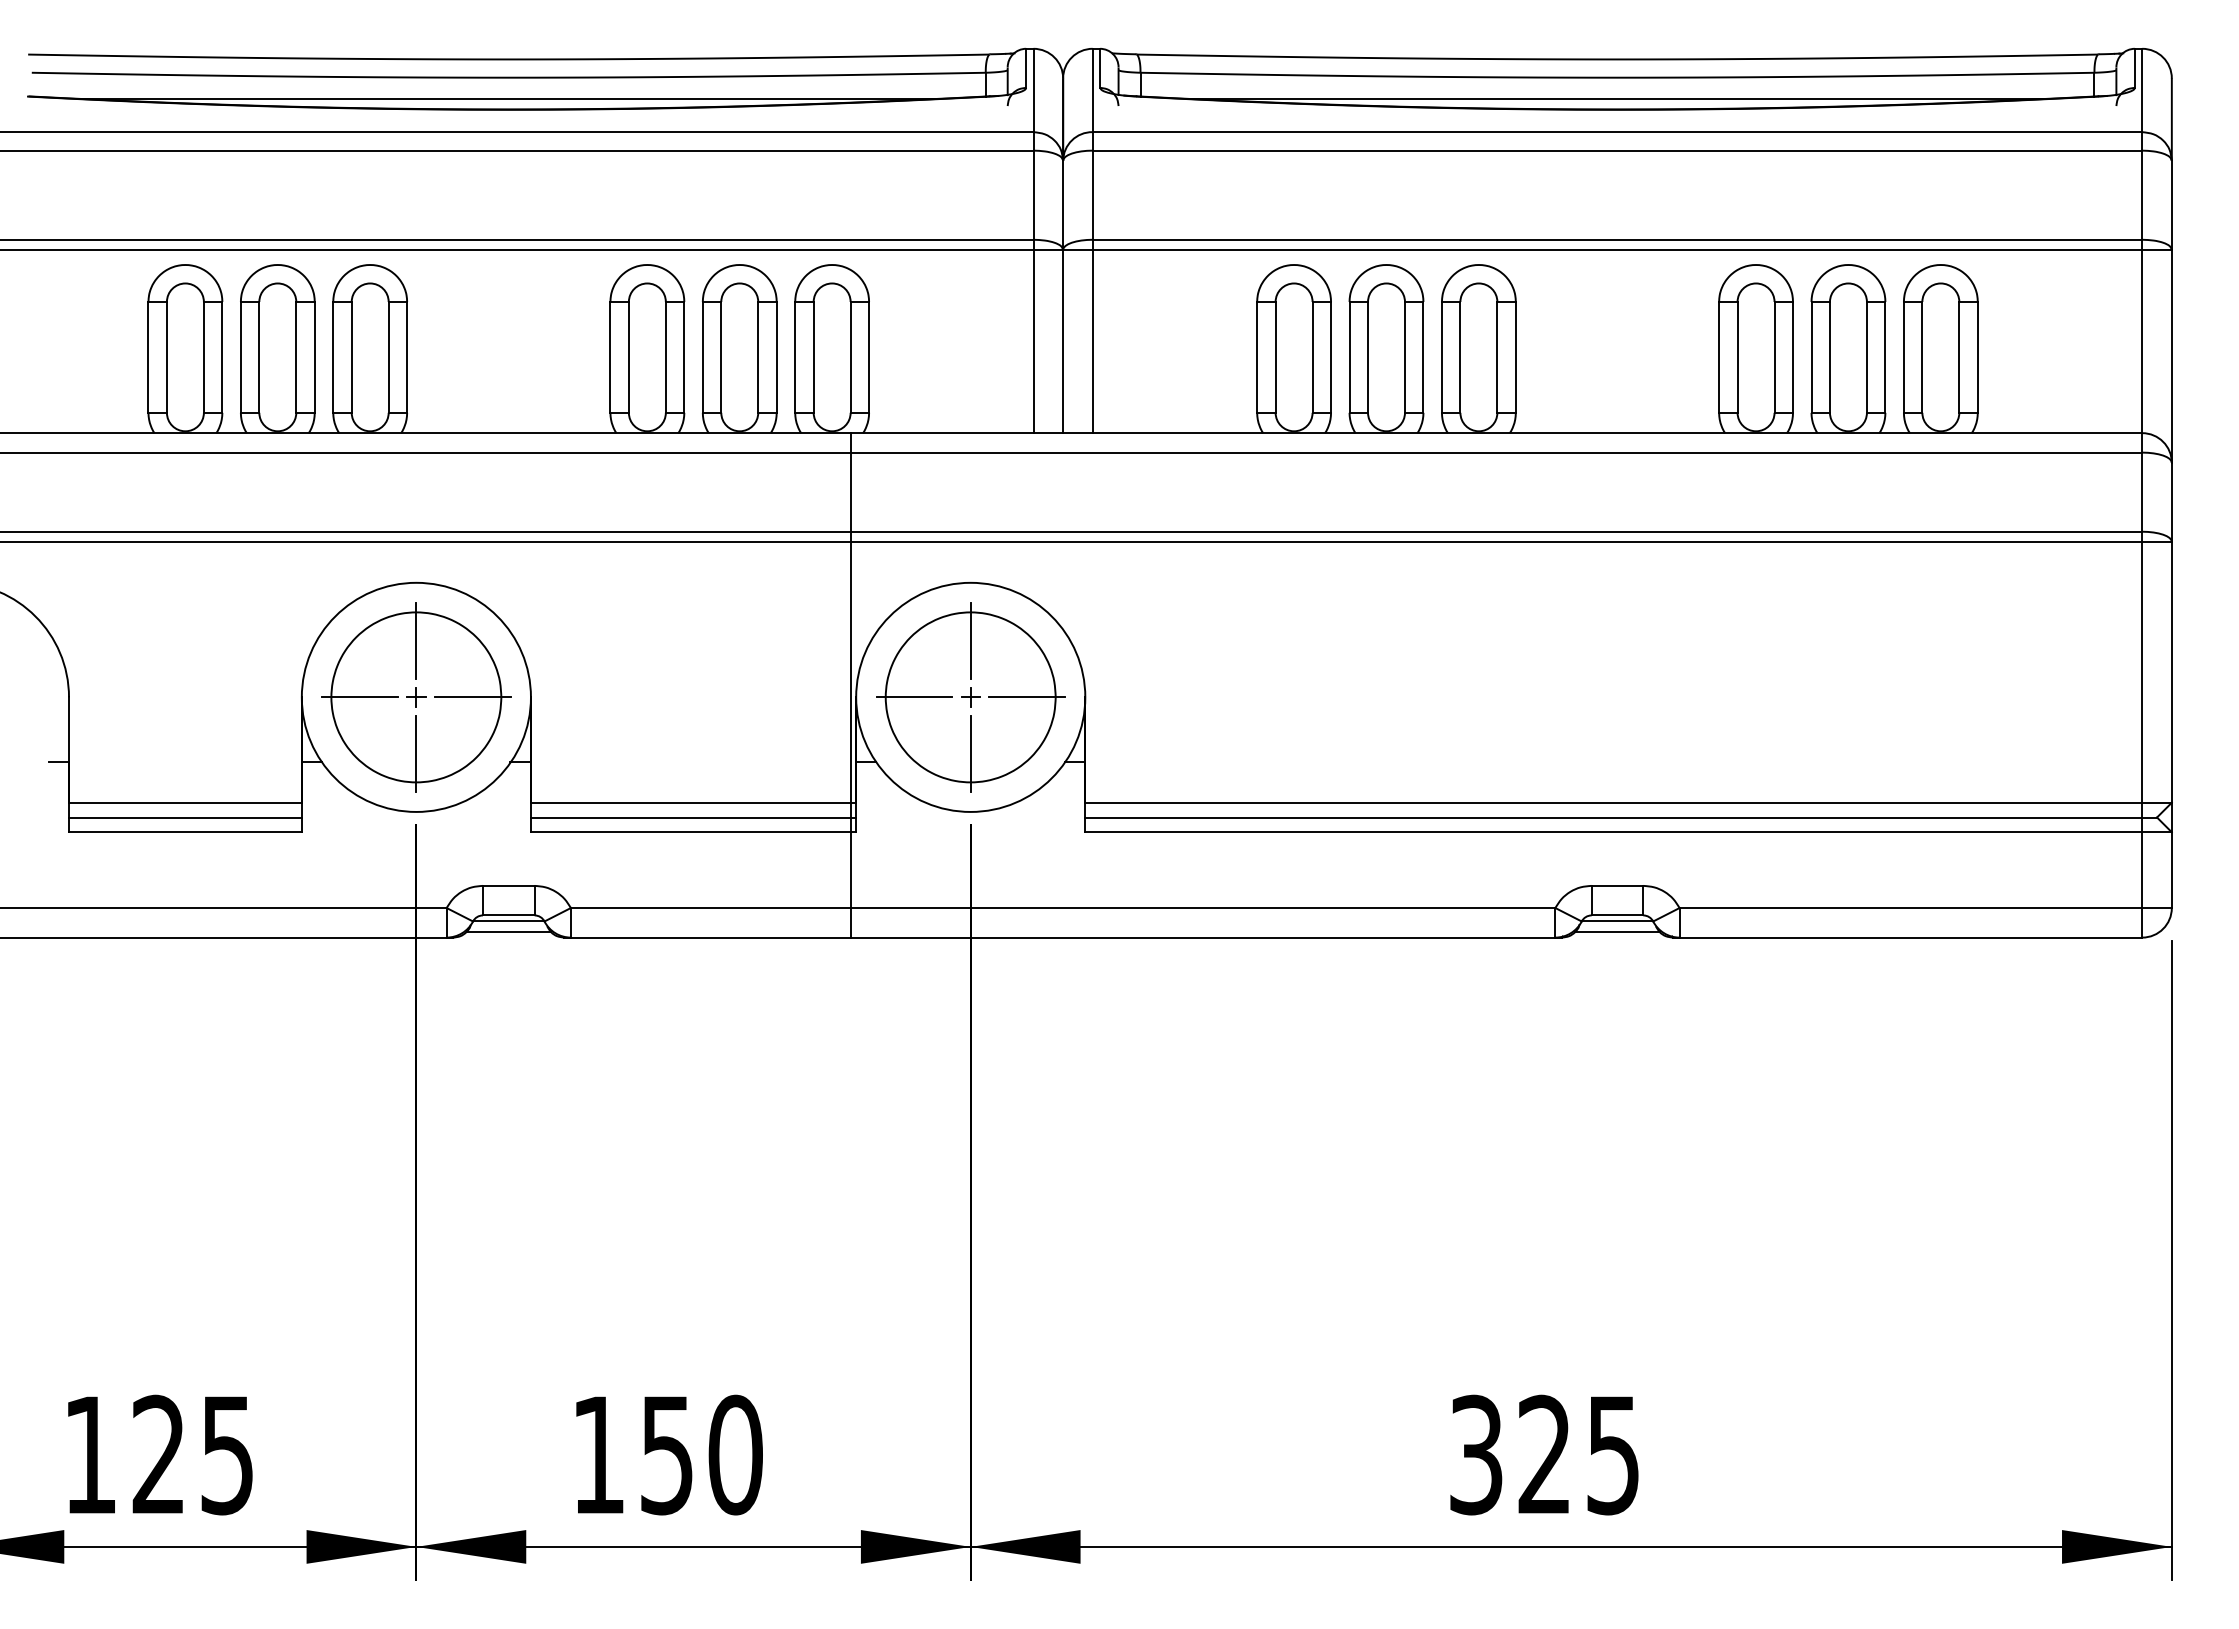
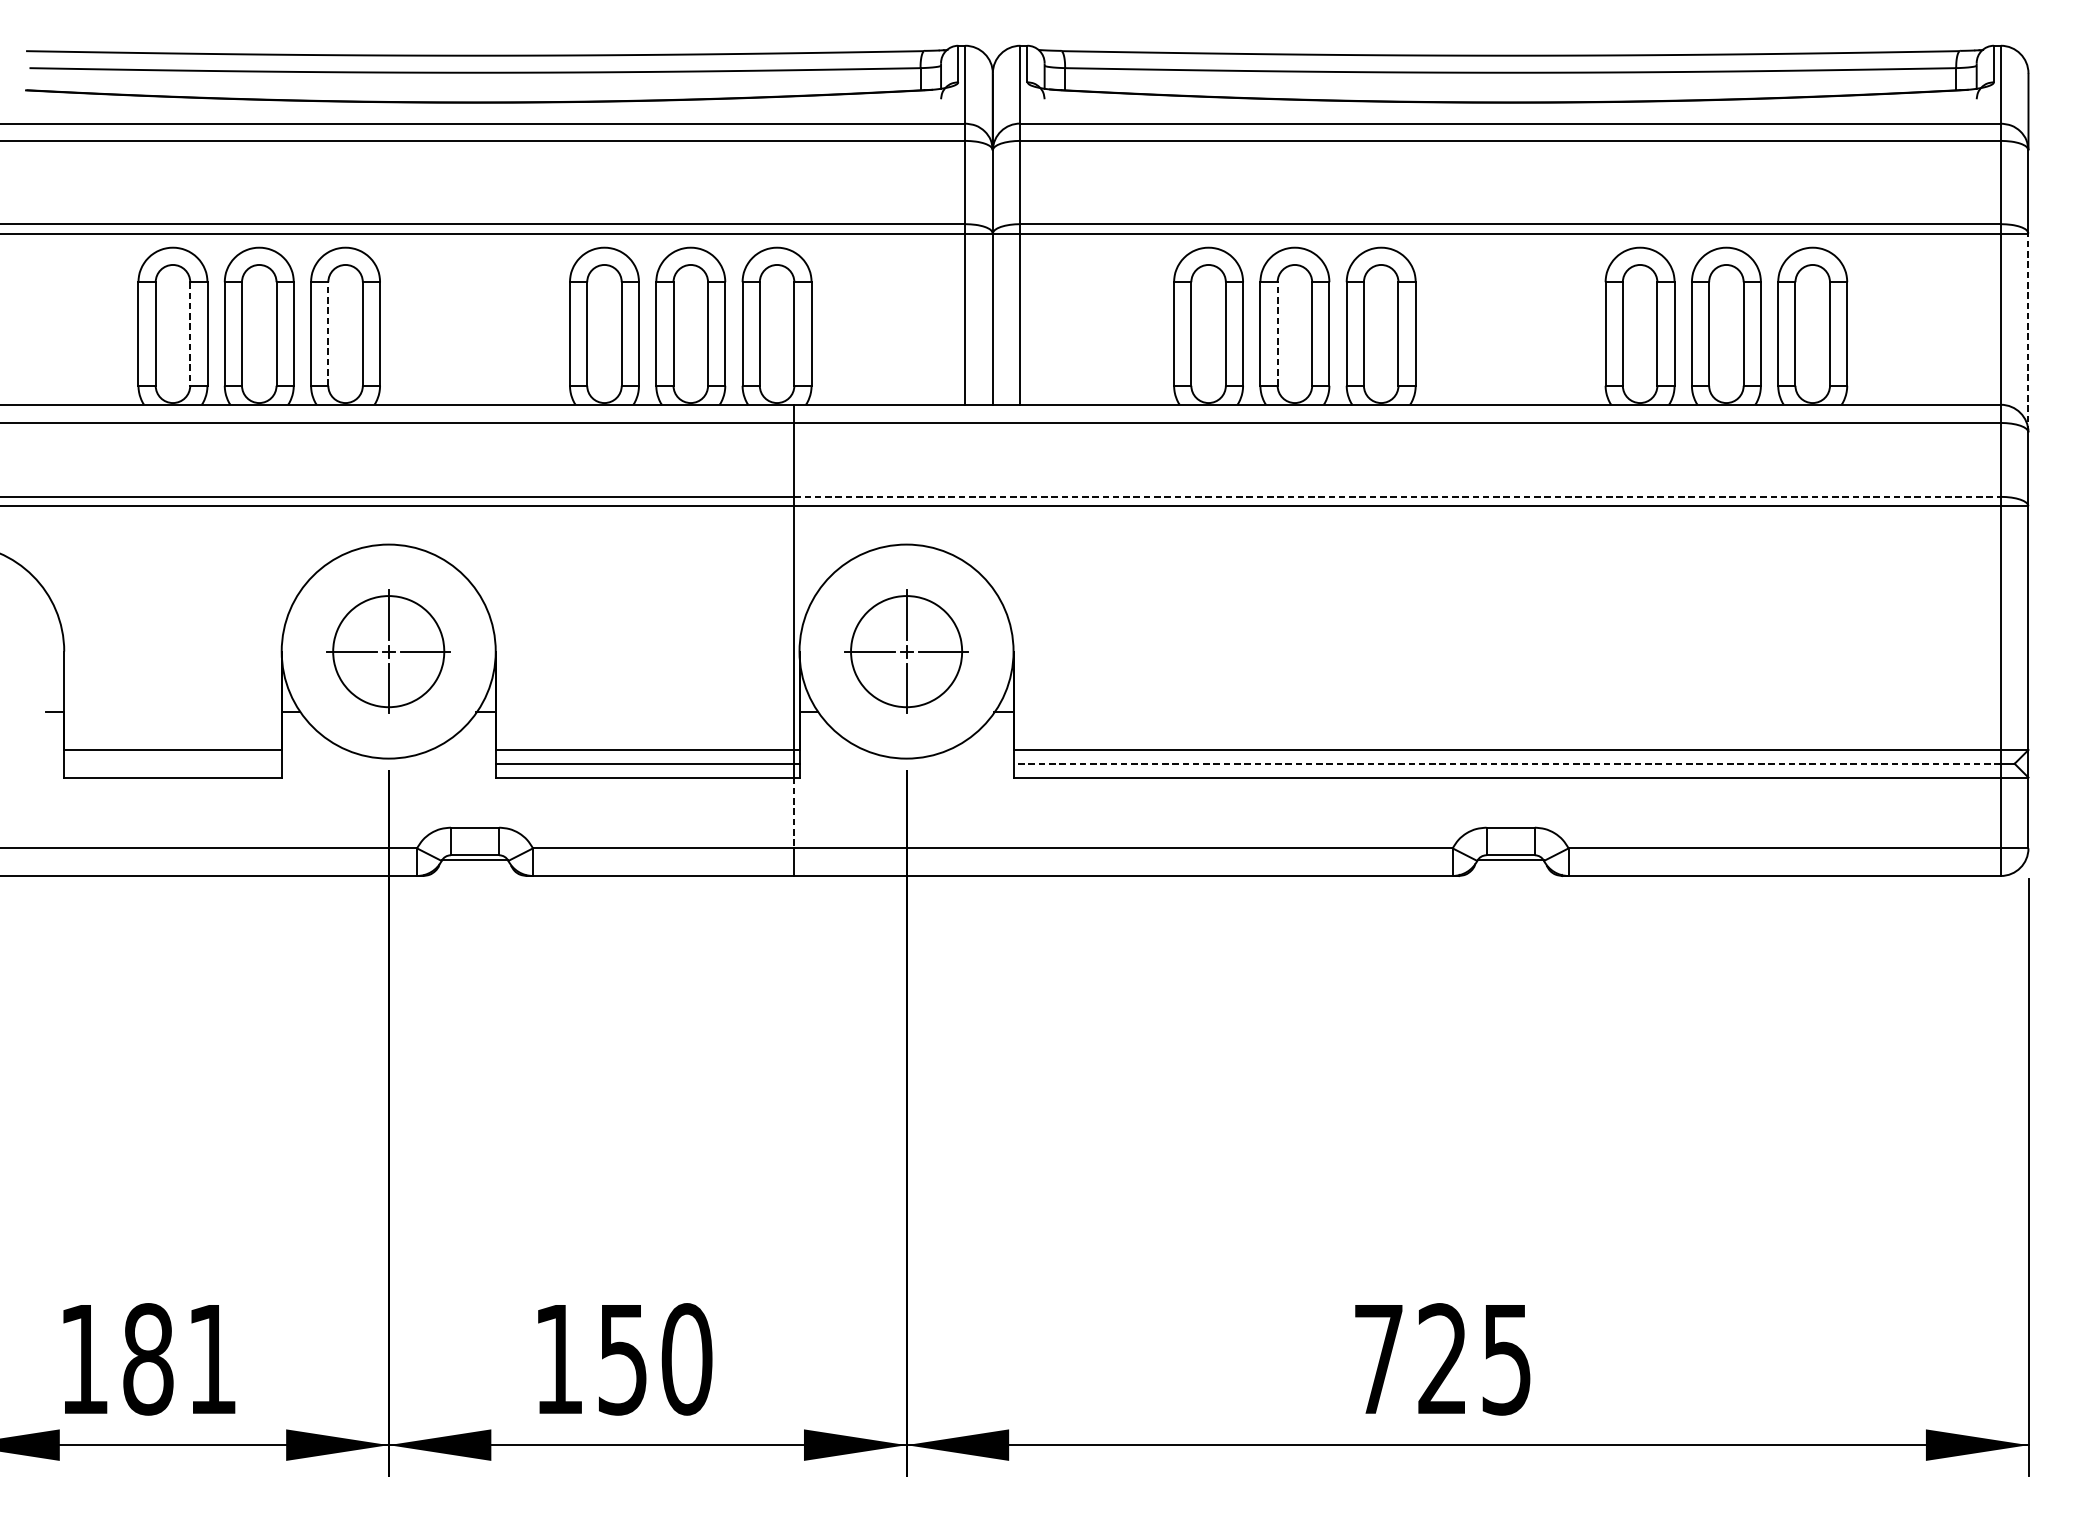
line: (508, 98) -> (474, 92), removed
line: (1617, 98) -> (1510, 92), removed
line: (2171, 355) -> (2028, 332), solid -> dashed
line: (351, 356) -> (328, 333), solid -> dashed
line: (1368, 356) -> (1278, 333), solid -> dashed
line: (203, 357) -> (189, 334), solid -> dashed
line: (1496, 531) -> (1397, 496), solid -> dashed
part: (416, 697) -> (388, 651), size x0.7
part: (970, 697) -> (906, 651), size x0.7
line: (185, 817) -> (173, 763), removed
line: (1613, 817) -> (1506, 763), solid -> dashed
line: (850, 870) -> (794, 813), solid -> dashed
line: (508, 932) -> (474, 871), removed
line: (1617, 932) -> (1510, 871), removed
text: (192, 1454) -> (179, 1358), 125 -> 181
text: (1476, 1454) -> (1378, 1358), 325 -> 725

